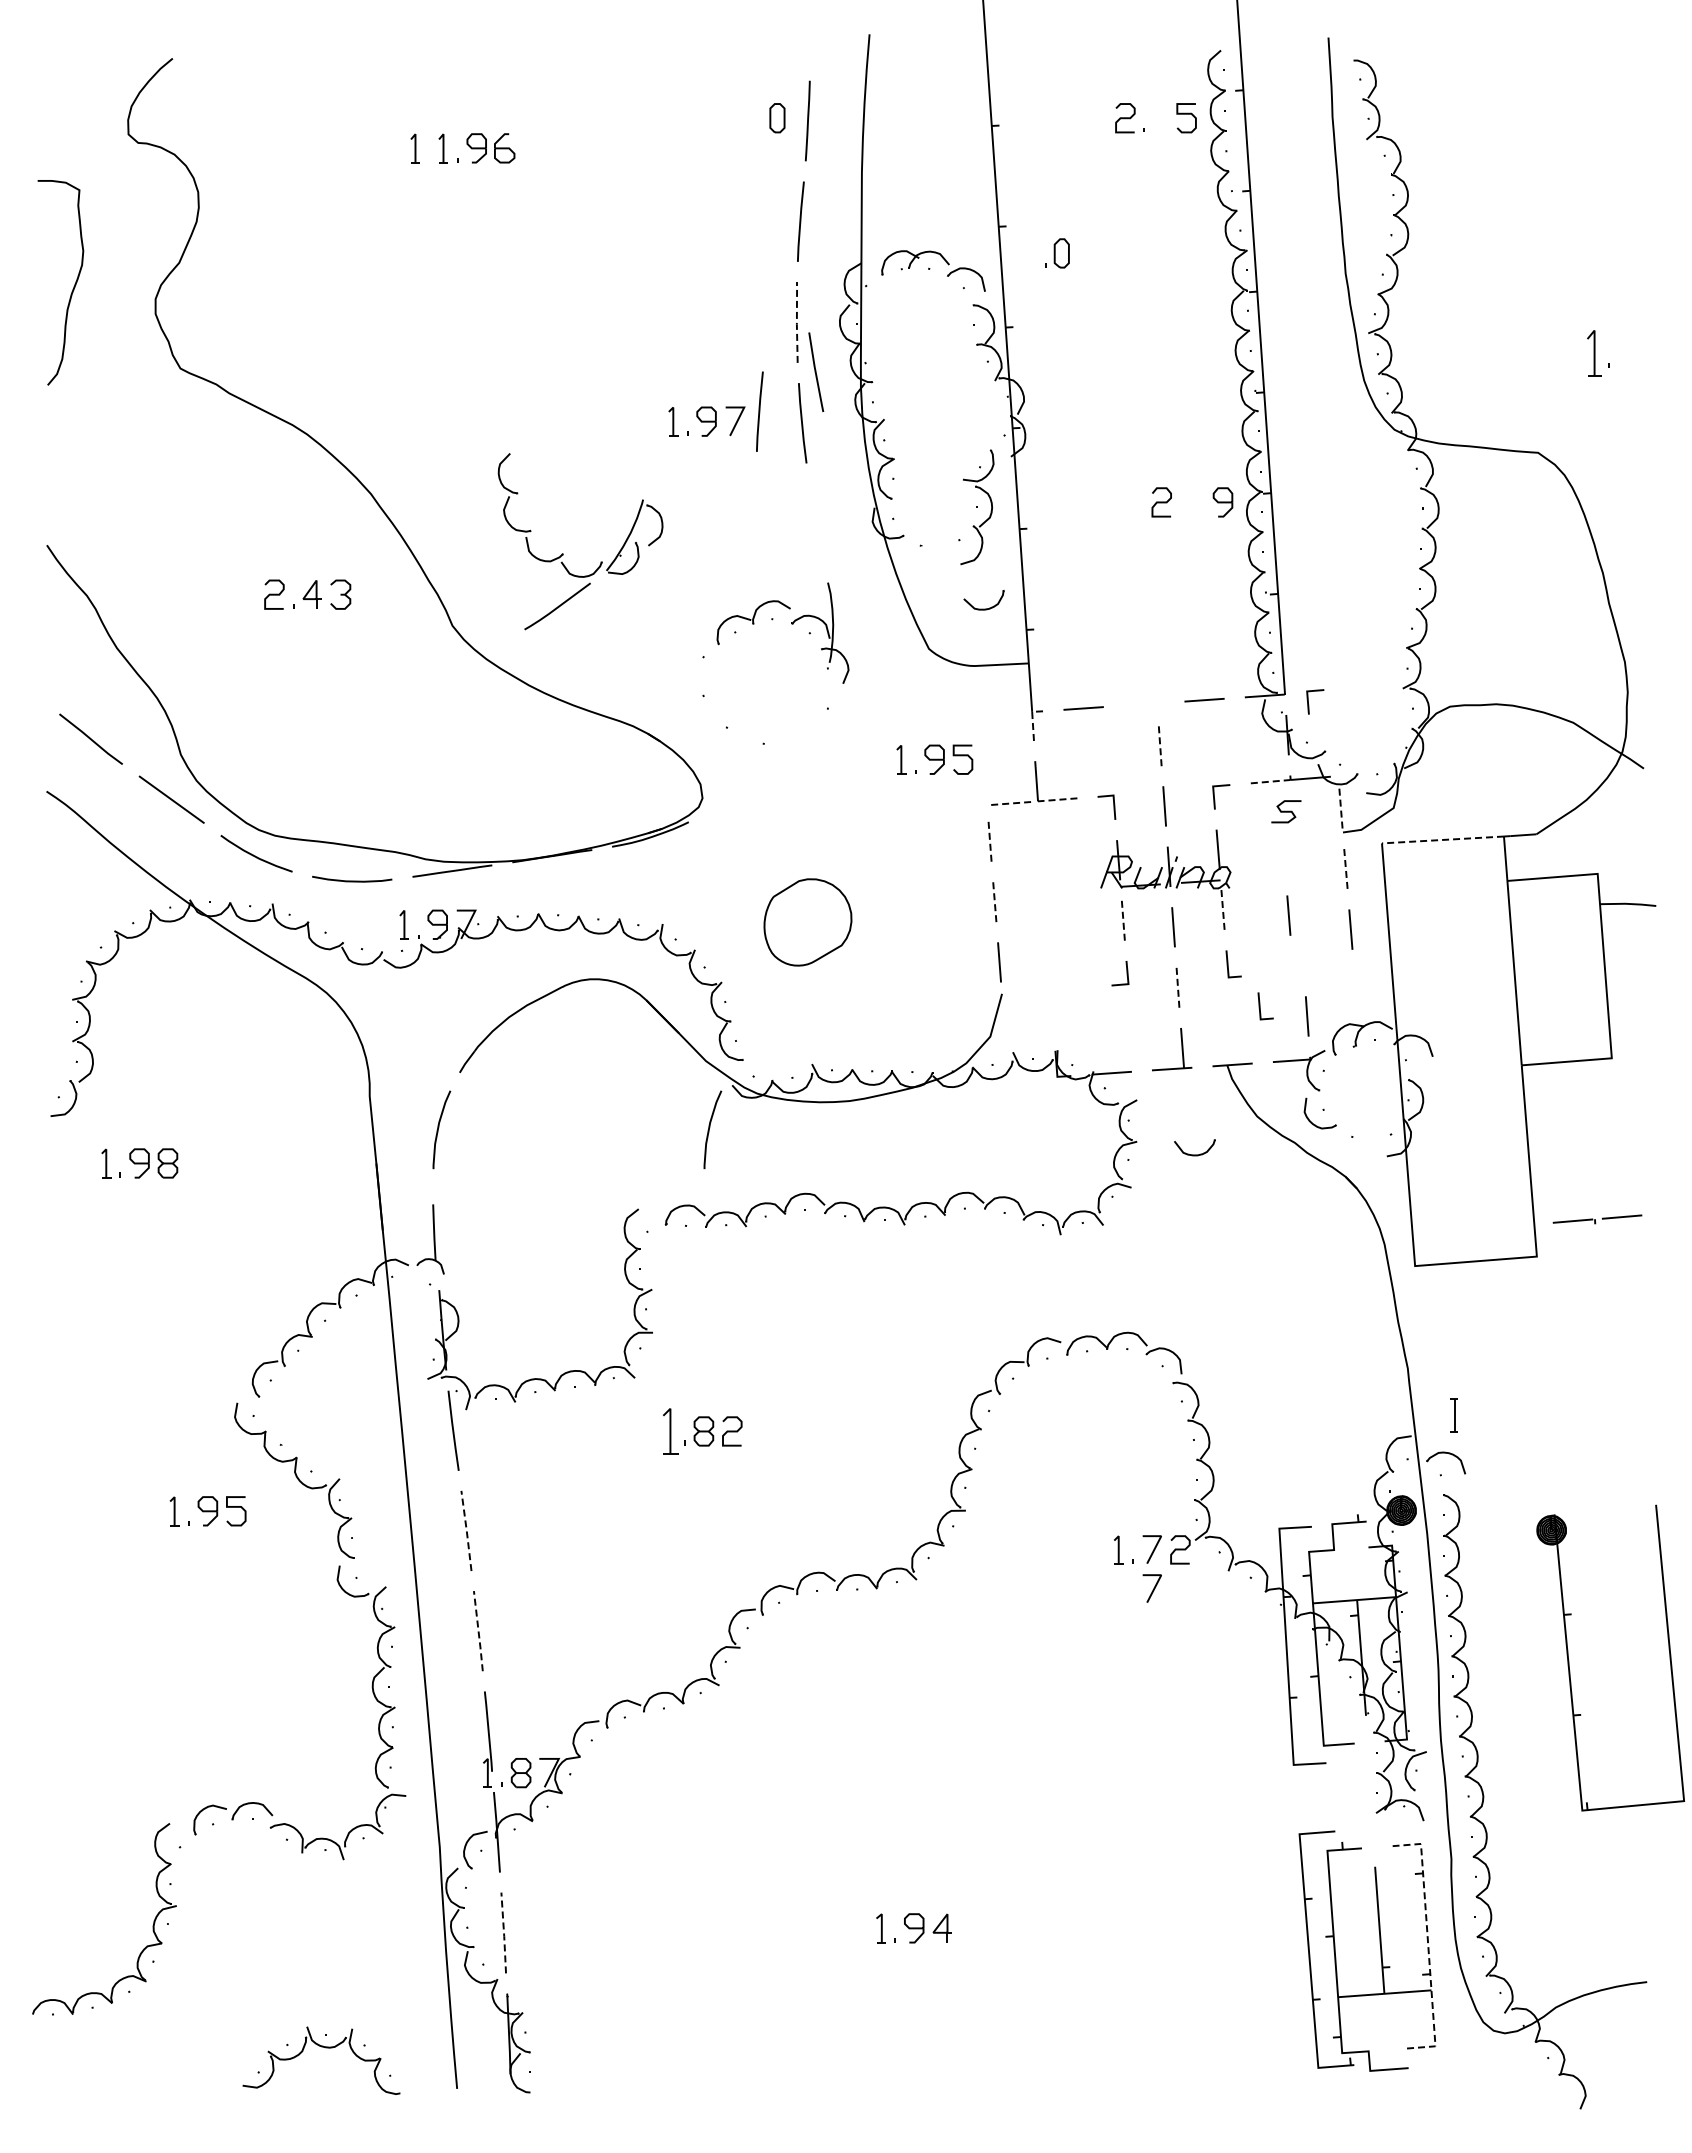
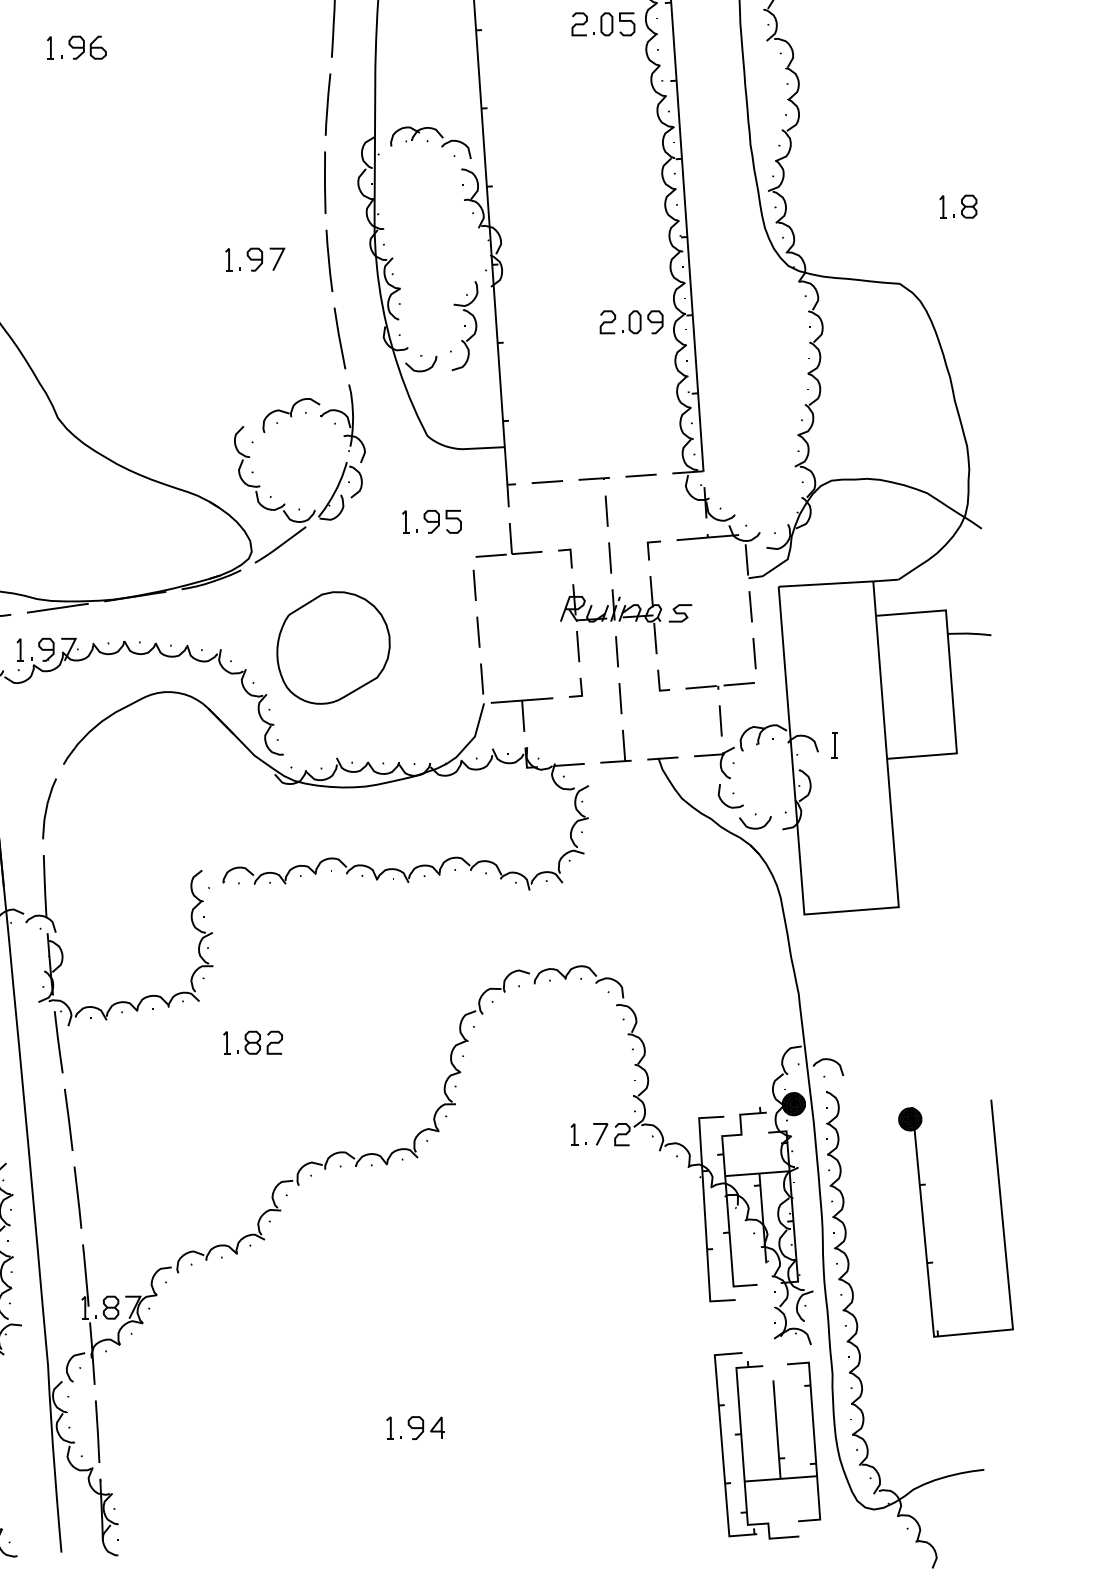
part: (777, 118) -> (606, 24), moved
part: (414, 148) -> (28, 47), removed
part: (1057, 253) -> (631, 322), moved
line: (796, 322) -> (324, 182), dashed -> solid
part: (1593, 353) -> (942, 206), size x0.62
part: (1627, 353) -> (969, 206), added
line: (816, 371) -> (340, 337), moved
line: (759, 411) -> (295, 251), removed
part: (563, 553) -> (285, 503), moved
part: (983, 608) -> (420, 370), moved
line: (1143, 704) -> (593, 479), added
line: (1309, 704) -> (722, 479), removed
line: (1032, 719) -> (507, 490), dashed -> solid
line: (1160, 745) -> (606, 510), dashed -> solid
line: (1270, 781) -> (692, 538), dashed -> solid
line: (1057, 799) -> (527, 552), dashed -> solid
line: (1011, 803) -> (491, 555), dashed -> solid
line: (1341, 809) -> (747, 560), dashed -> solid
curve: (1286, 811) -> (680, 613), moved
line: (1442, 839) -> (825, 583), dashed -> solid
line: (990, 841) -> (475, 585), dashed -> solid
line: (1345, 869) -> (750, 606), dashed -> solid
line: (994, 901) -> (478, 631), dashed -> solid
line: (1223, 910) -> (655, 638), dashed -> solid
line: (1288, 915) -> (706, 642), removed
line: (1123, 920) -> (578, 646), dashed -> solid
part: (807, 922) -> (333, 648), size x1.67
line: (1177, 987) -> (620, 698), dashed -> solid
line: (1260, 1006) -> (684, 713), removed
part: (1050, 1008) -> (521, 714), added
curve: (710, 1127) -> (257, 807), removed
part: (1194, 1154) -> (755, 827), moved
part: (1597, 1219) -> (720, 686), moved
part: (430, 1239) -> (40, 893), size x1.43
part: (1453, 1415) -> (834, 745), moved
part: (670, 1431) -> (226, 1042), size x0.62
line: (466, 1530) -> (68, 1119), dashed -> solid
line: (1152, 1589) -> (600, 1165), removed
line: (478, 1631) -> (78, 1197), dashed -> solid
line: (504, 1933) -> (98, 1432), dashed -> solid
line: (1428, 1944) -> (814, 1440), dashed -> solid

